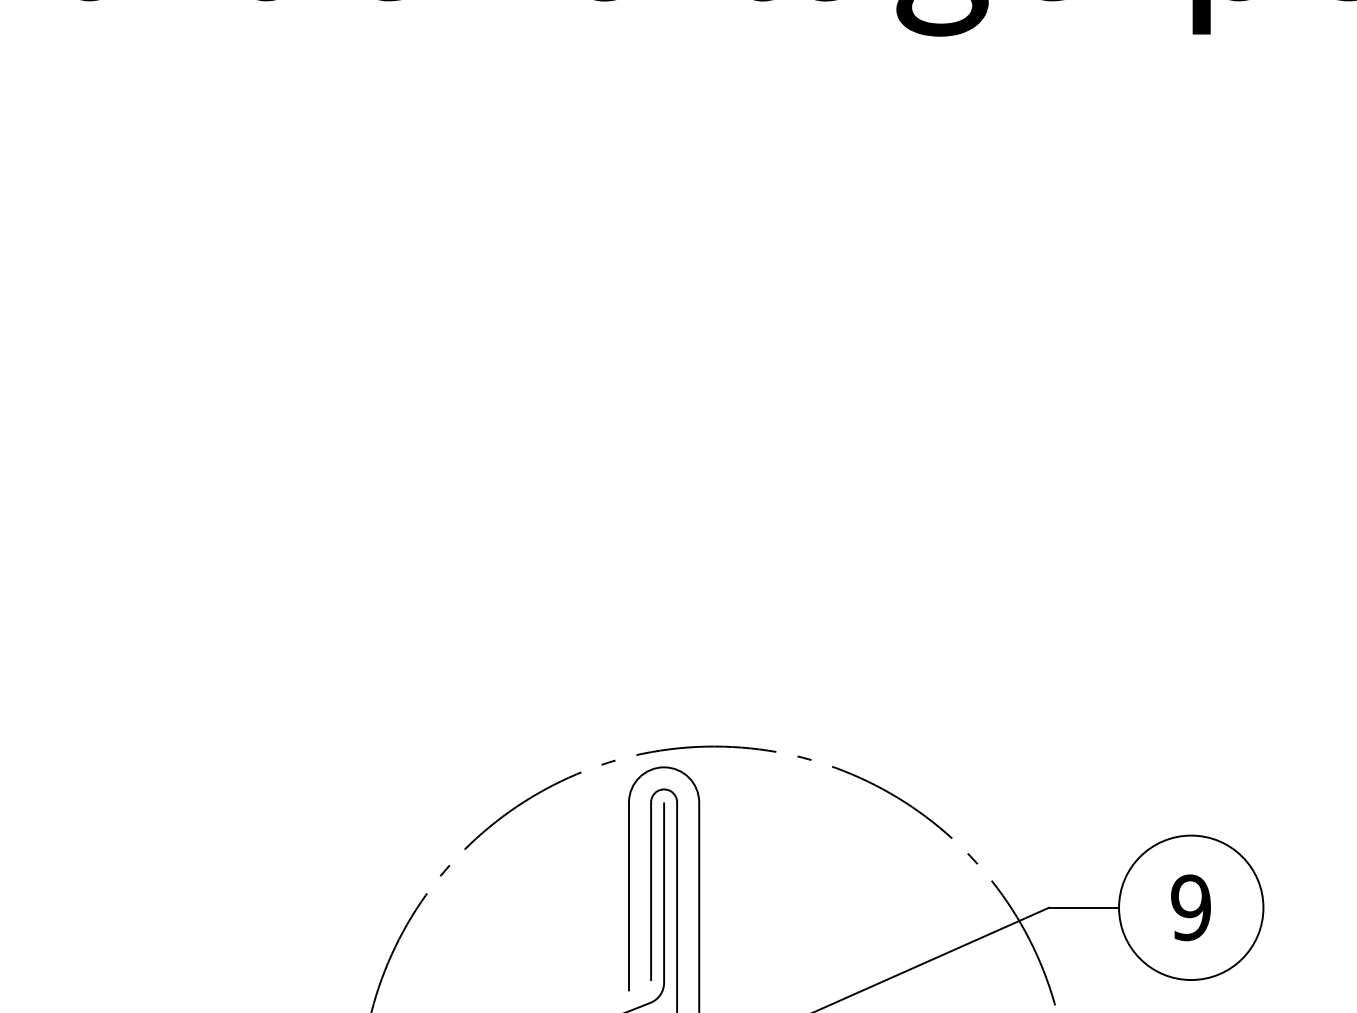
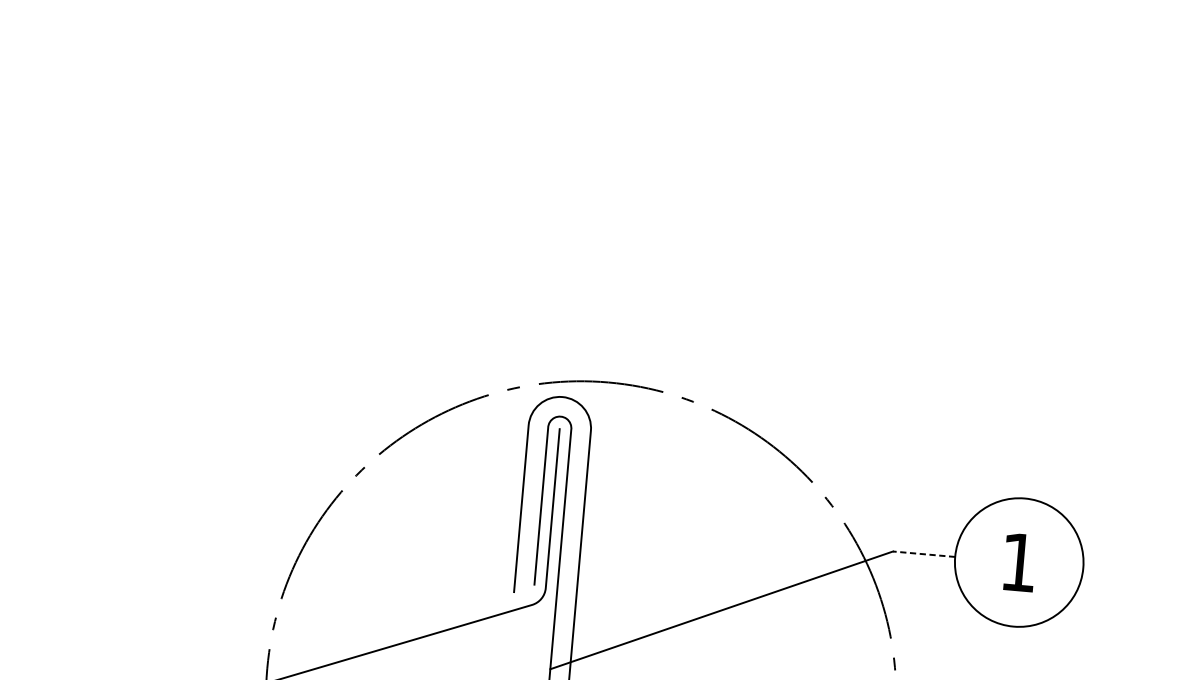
line: (1083, 907) -> (923, 553), solid -> dashed
text: (1190, 907) -> (1018, 562), 9 -> 1

